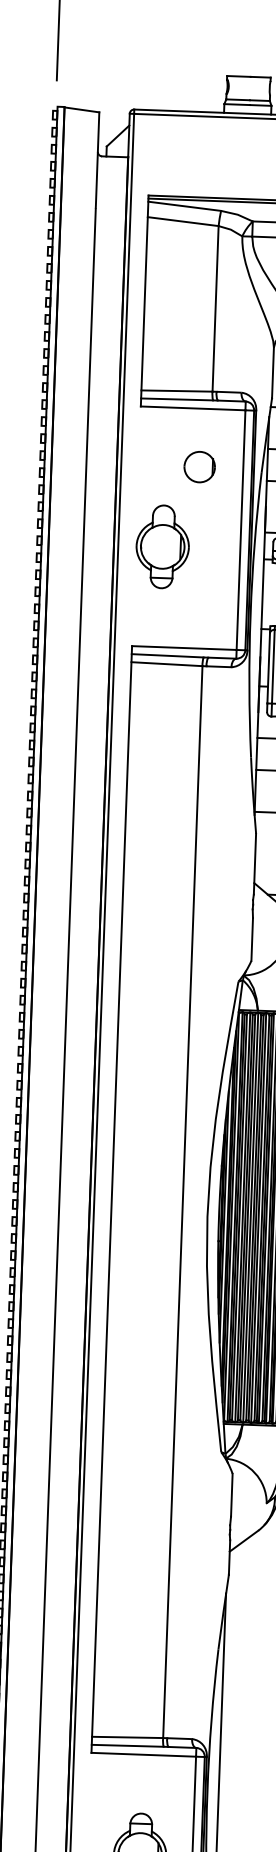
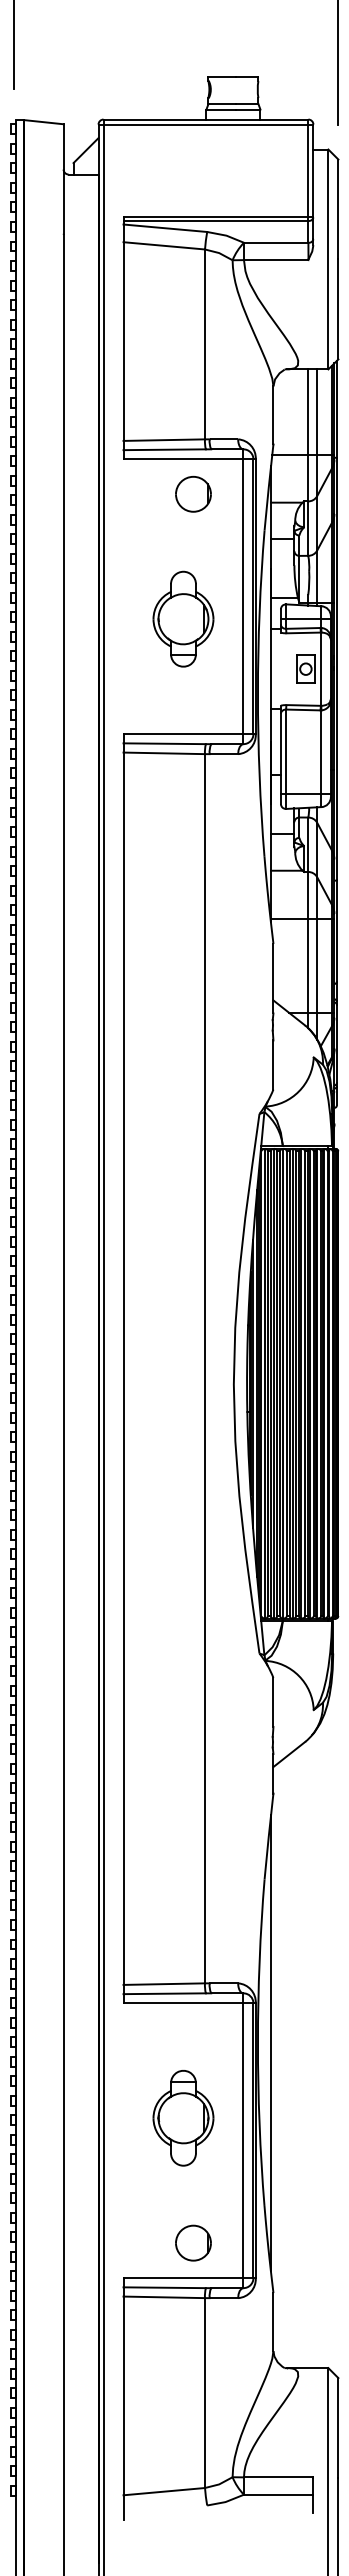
part: (199, 466) -> (193, 493), moved
part: (162, 546) -> (183, 618), moved

